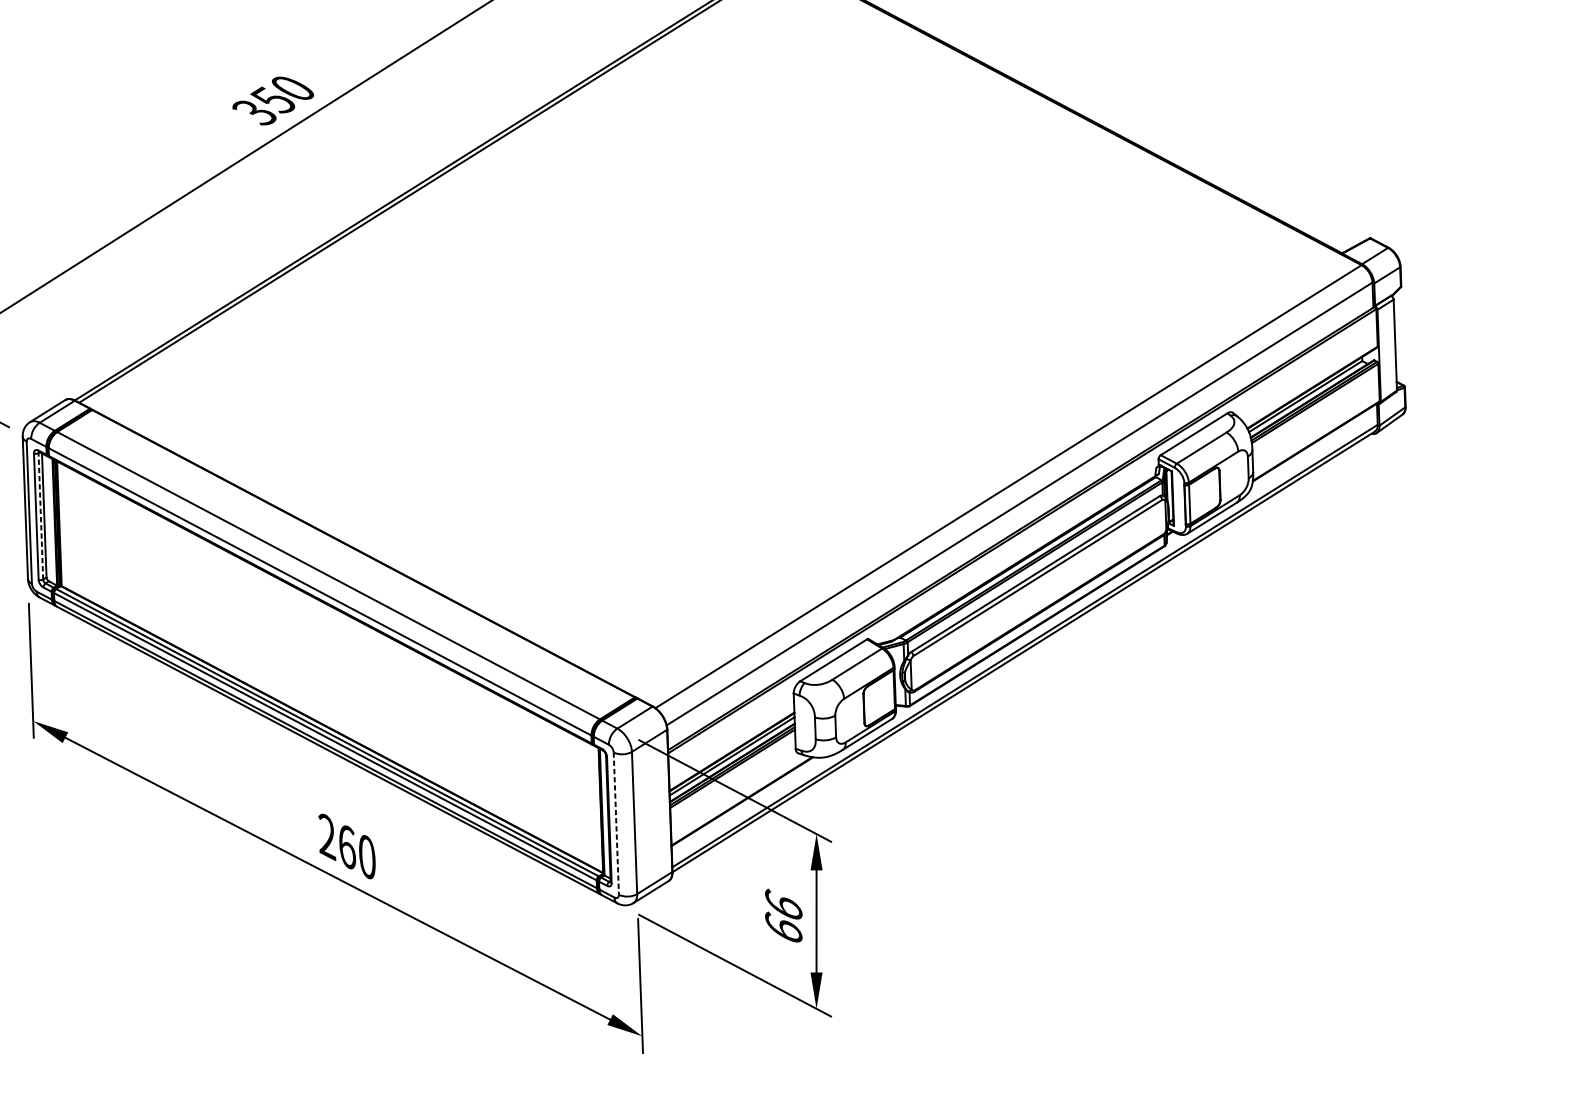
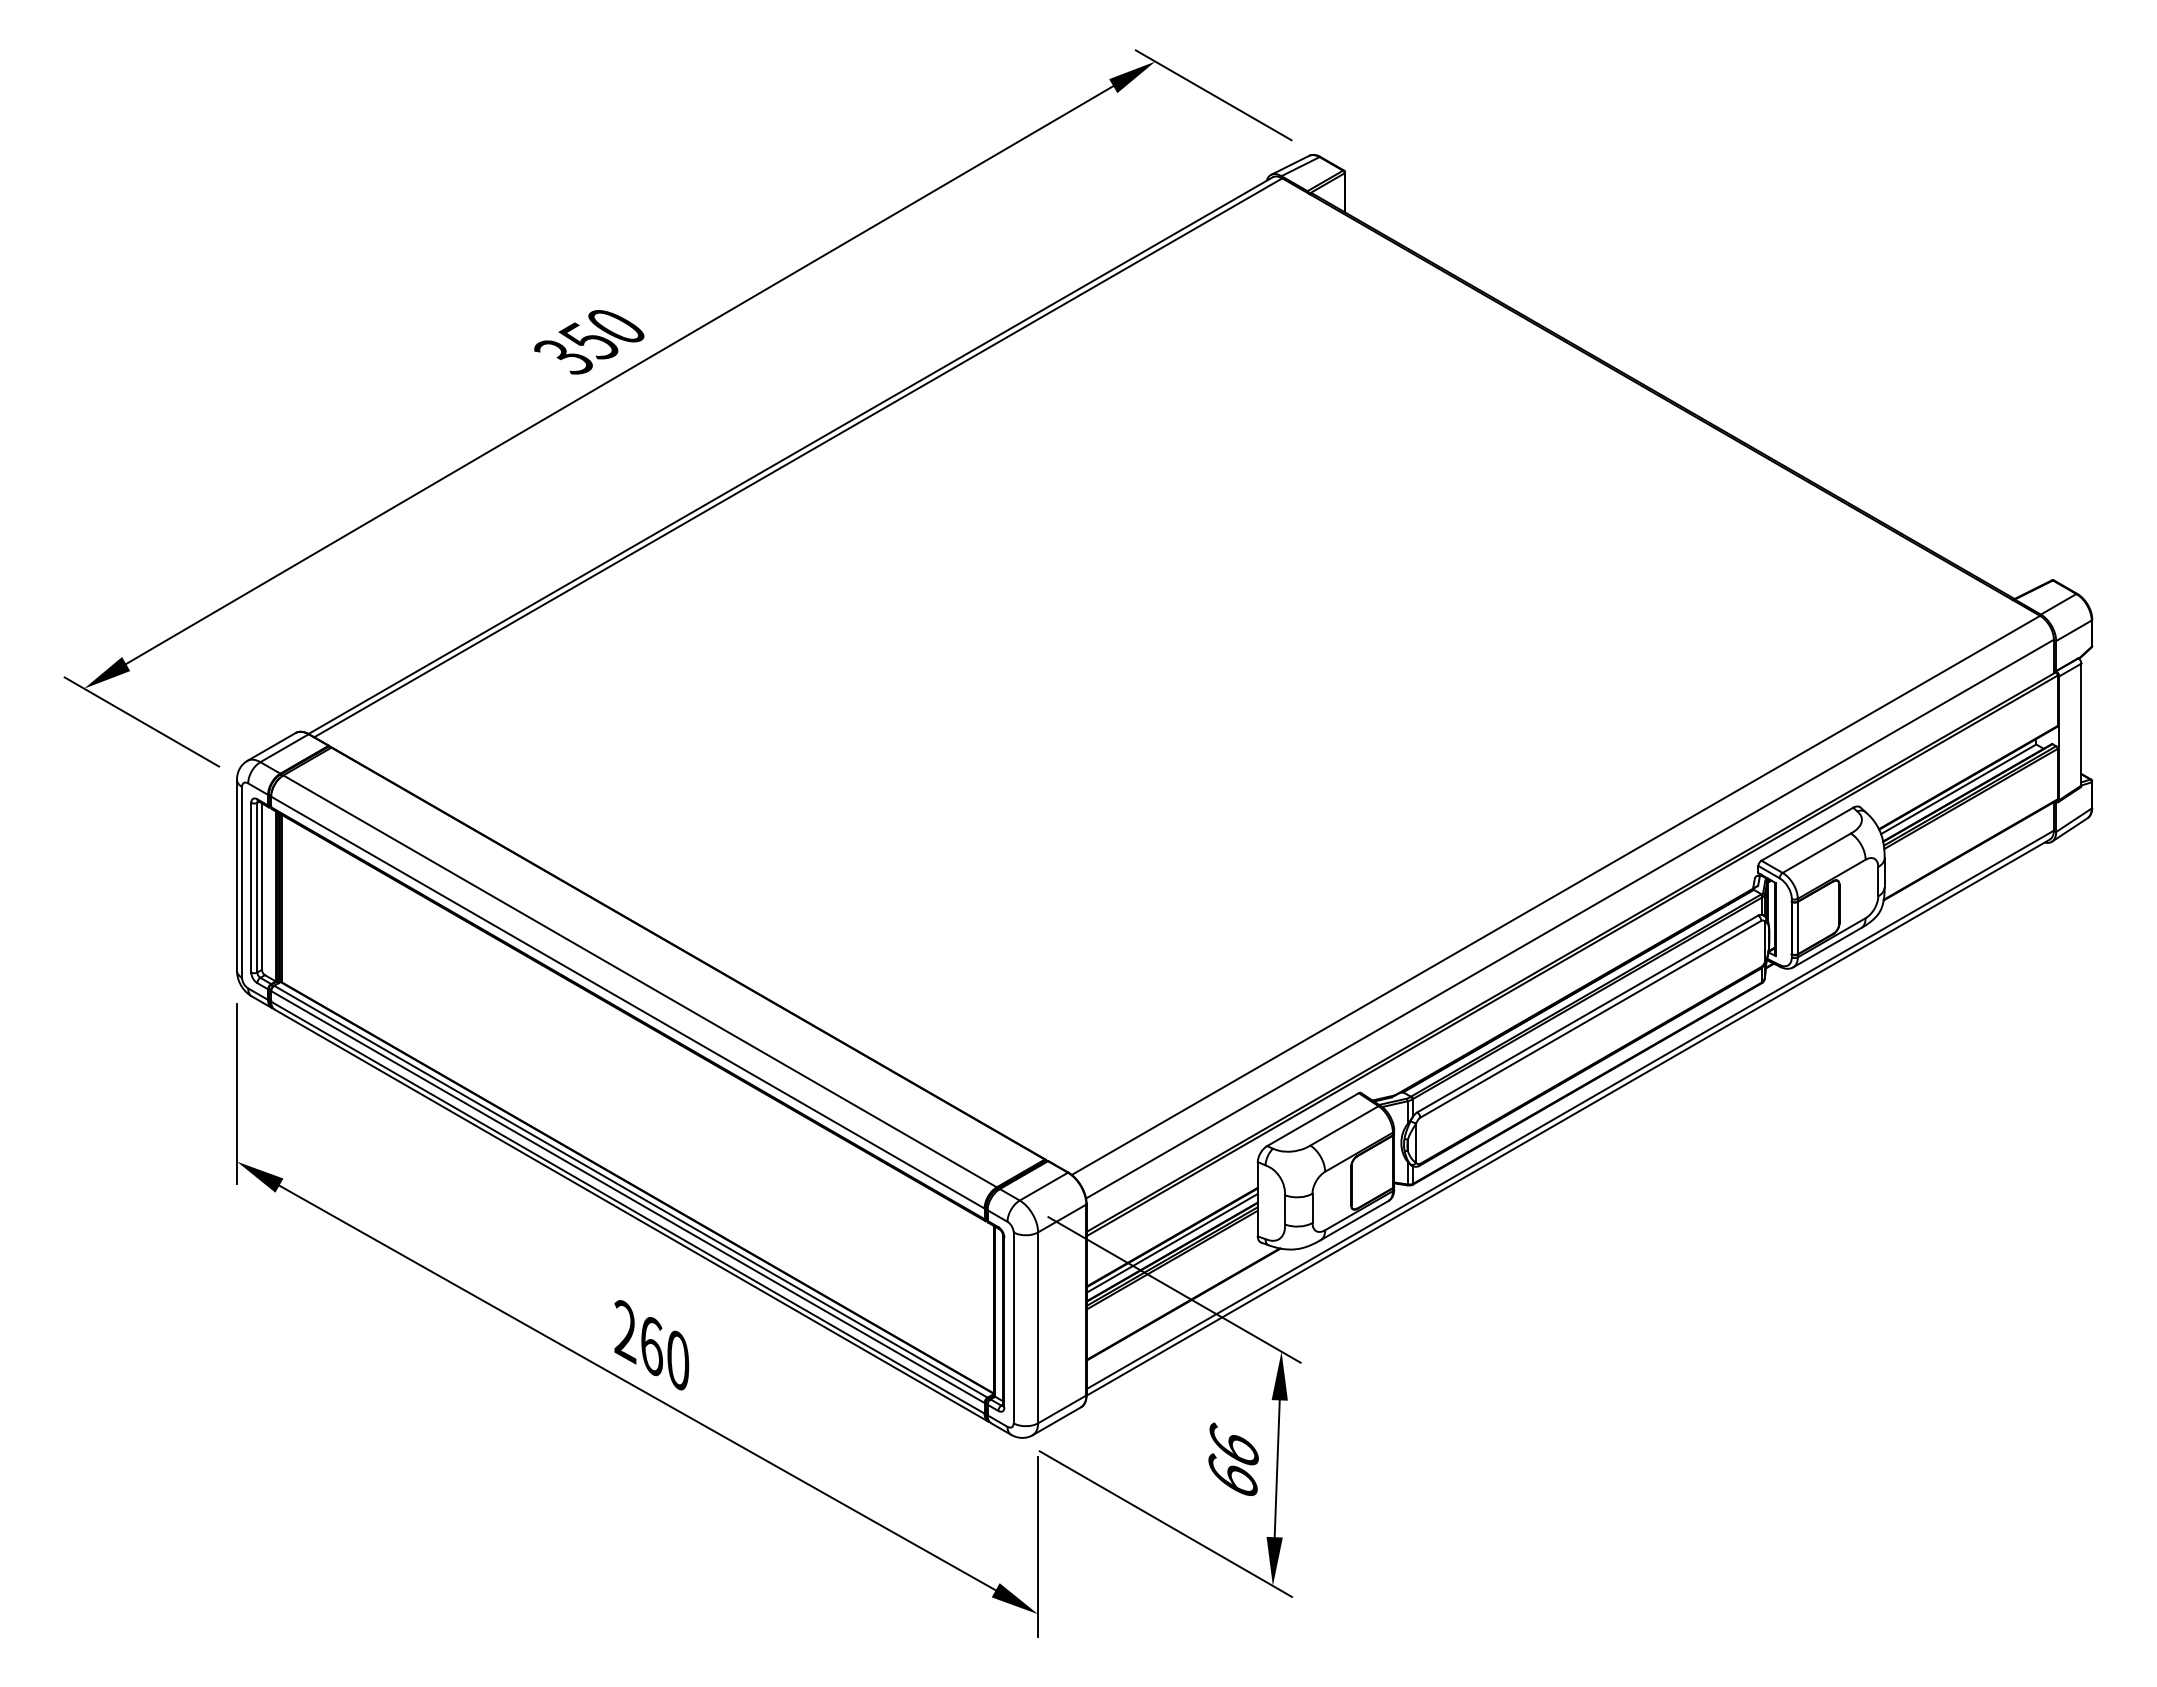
line: (40, 516) -> (257, 887), dashed -> solid
line: (616, 824) -> (1013, 1328), dashed -> solid

